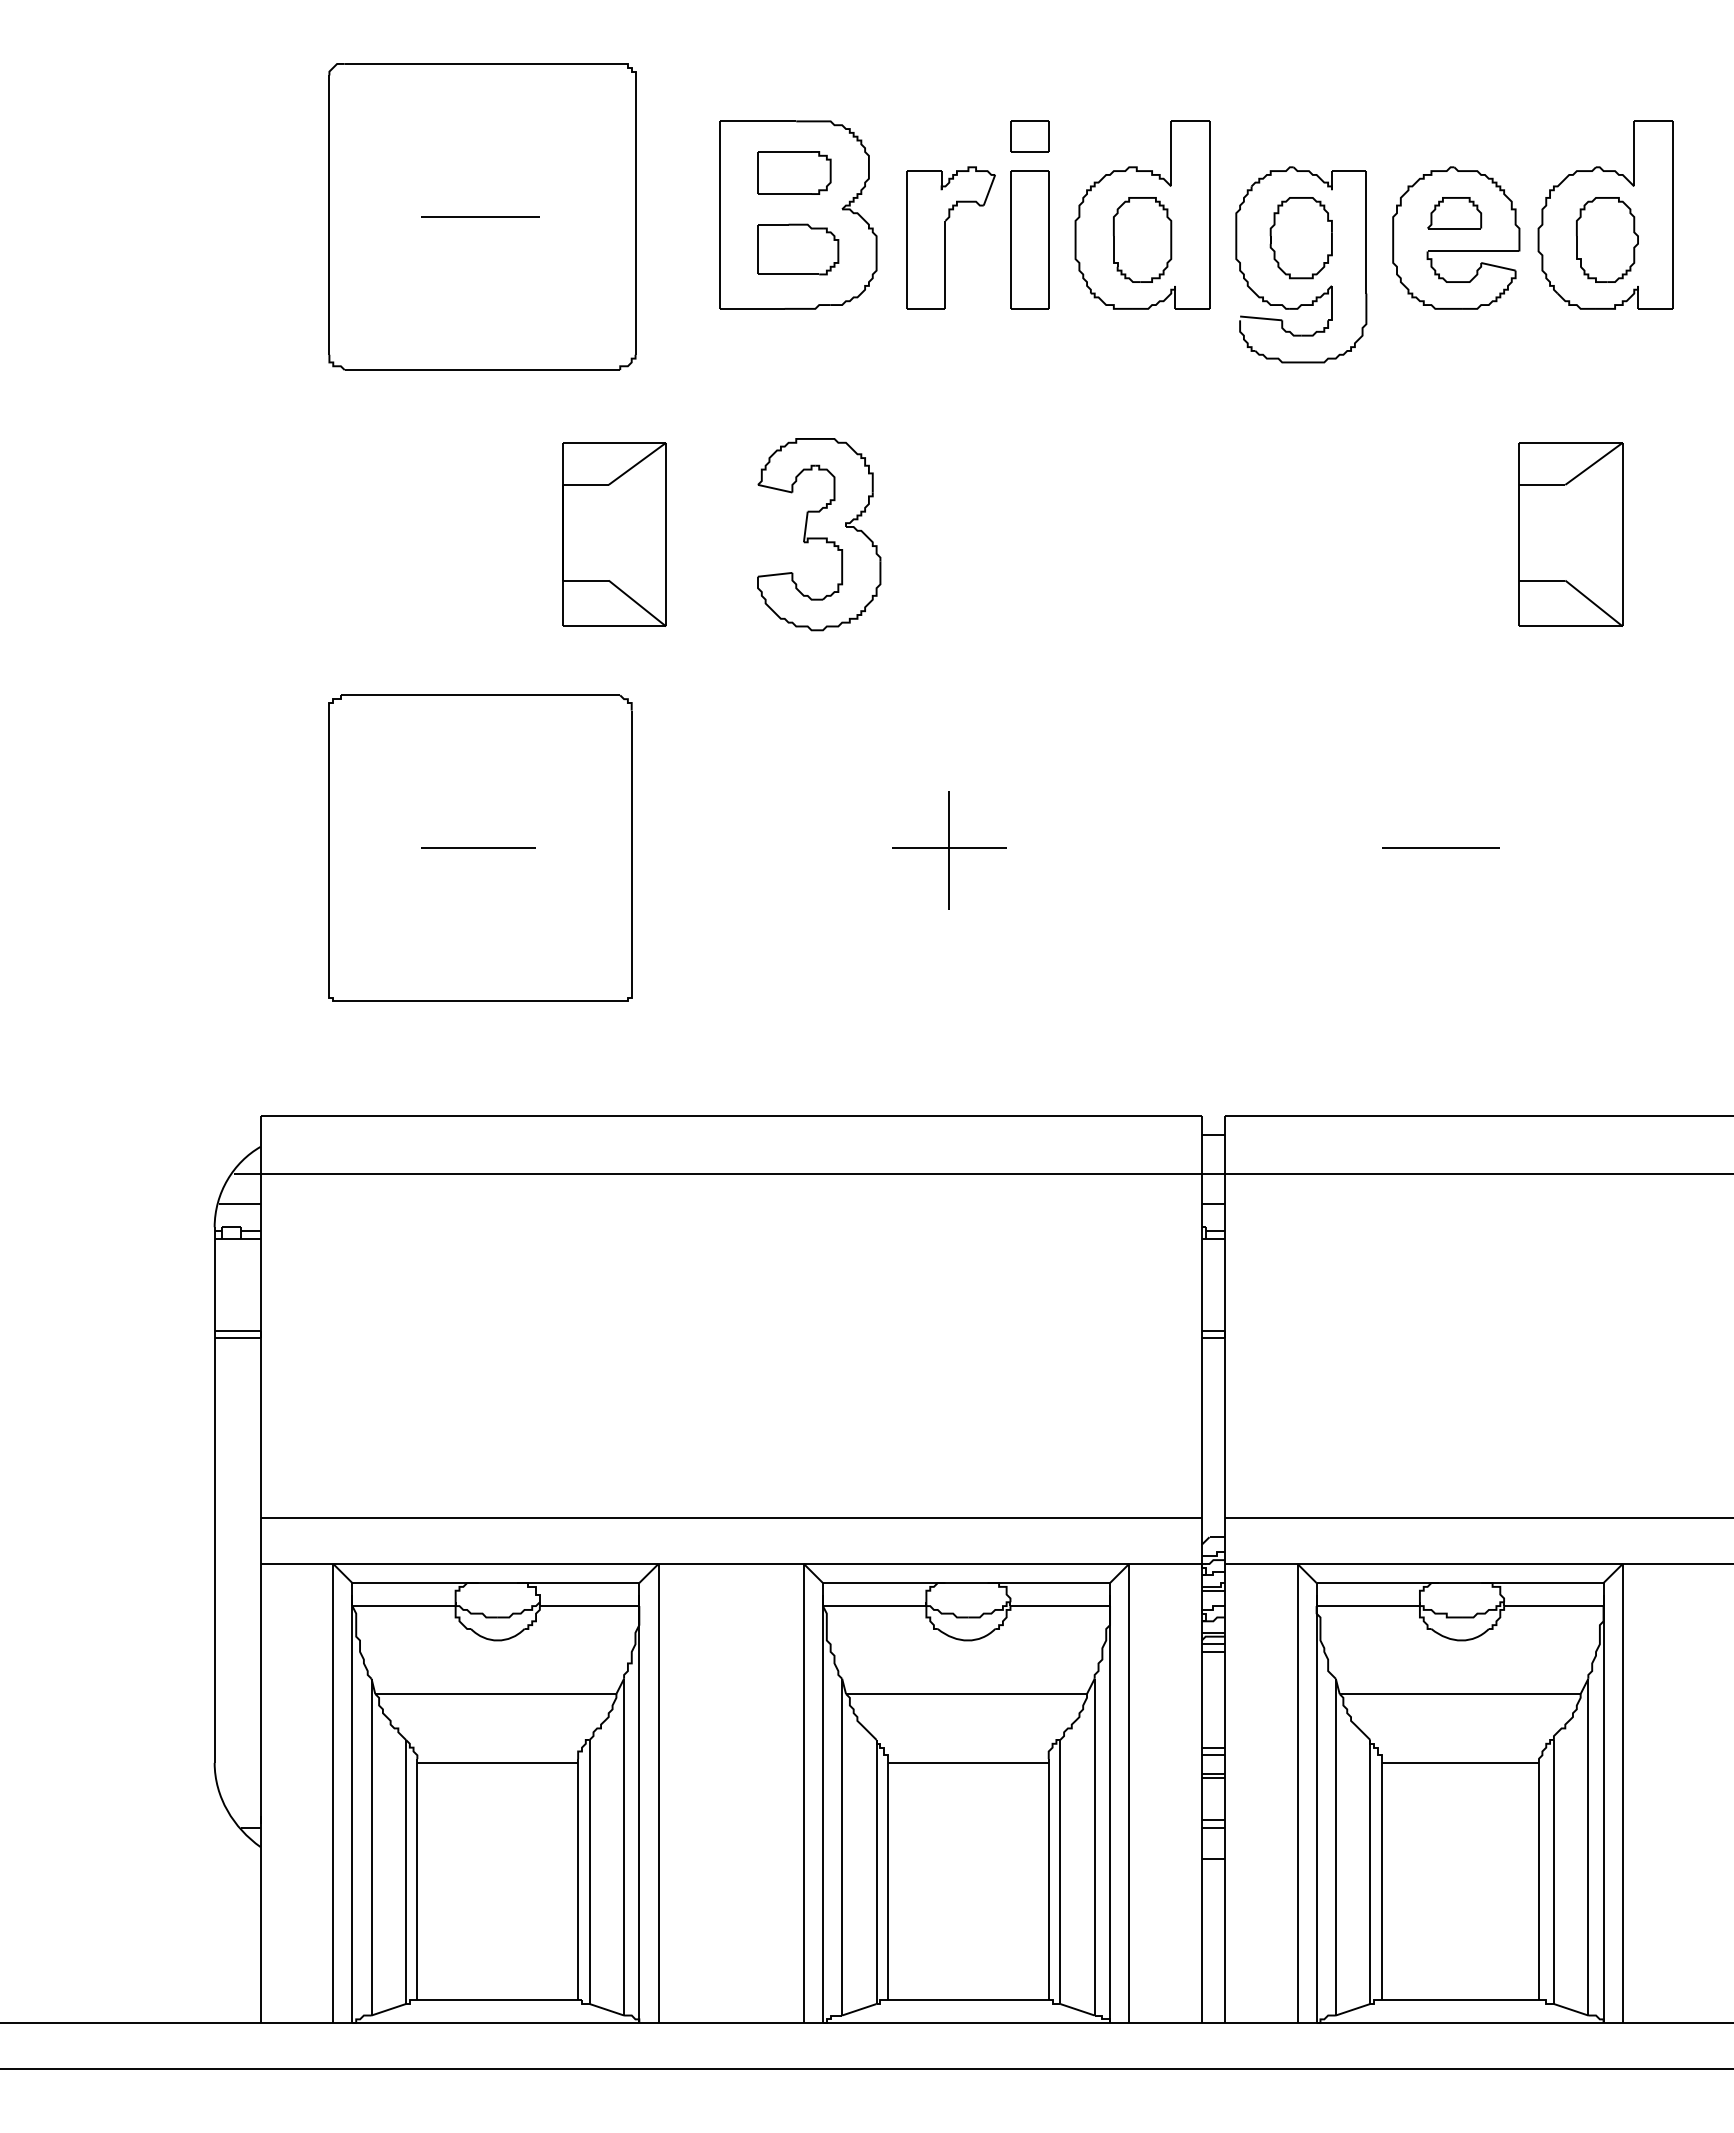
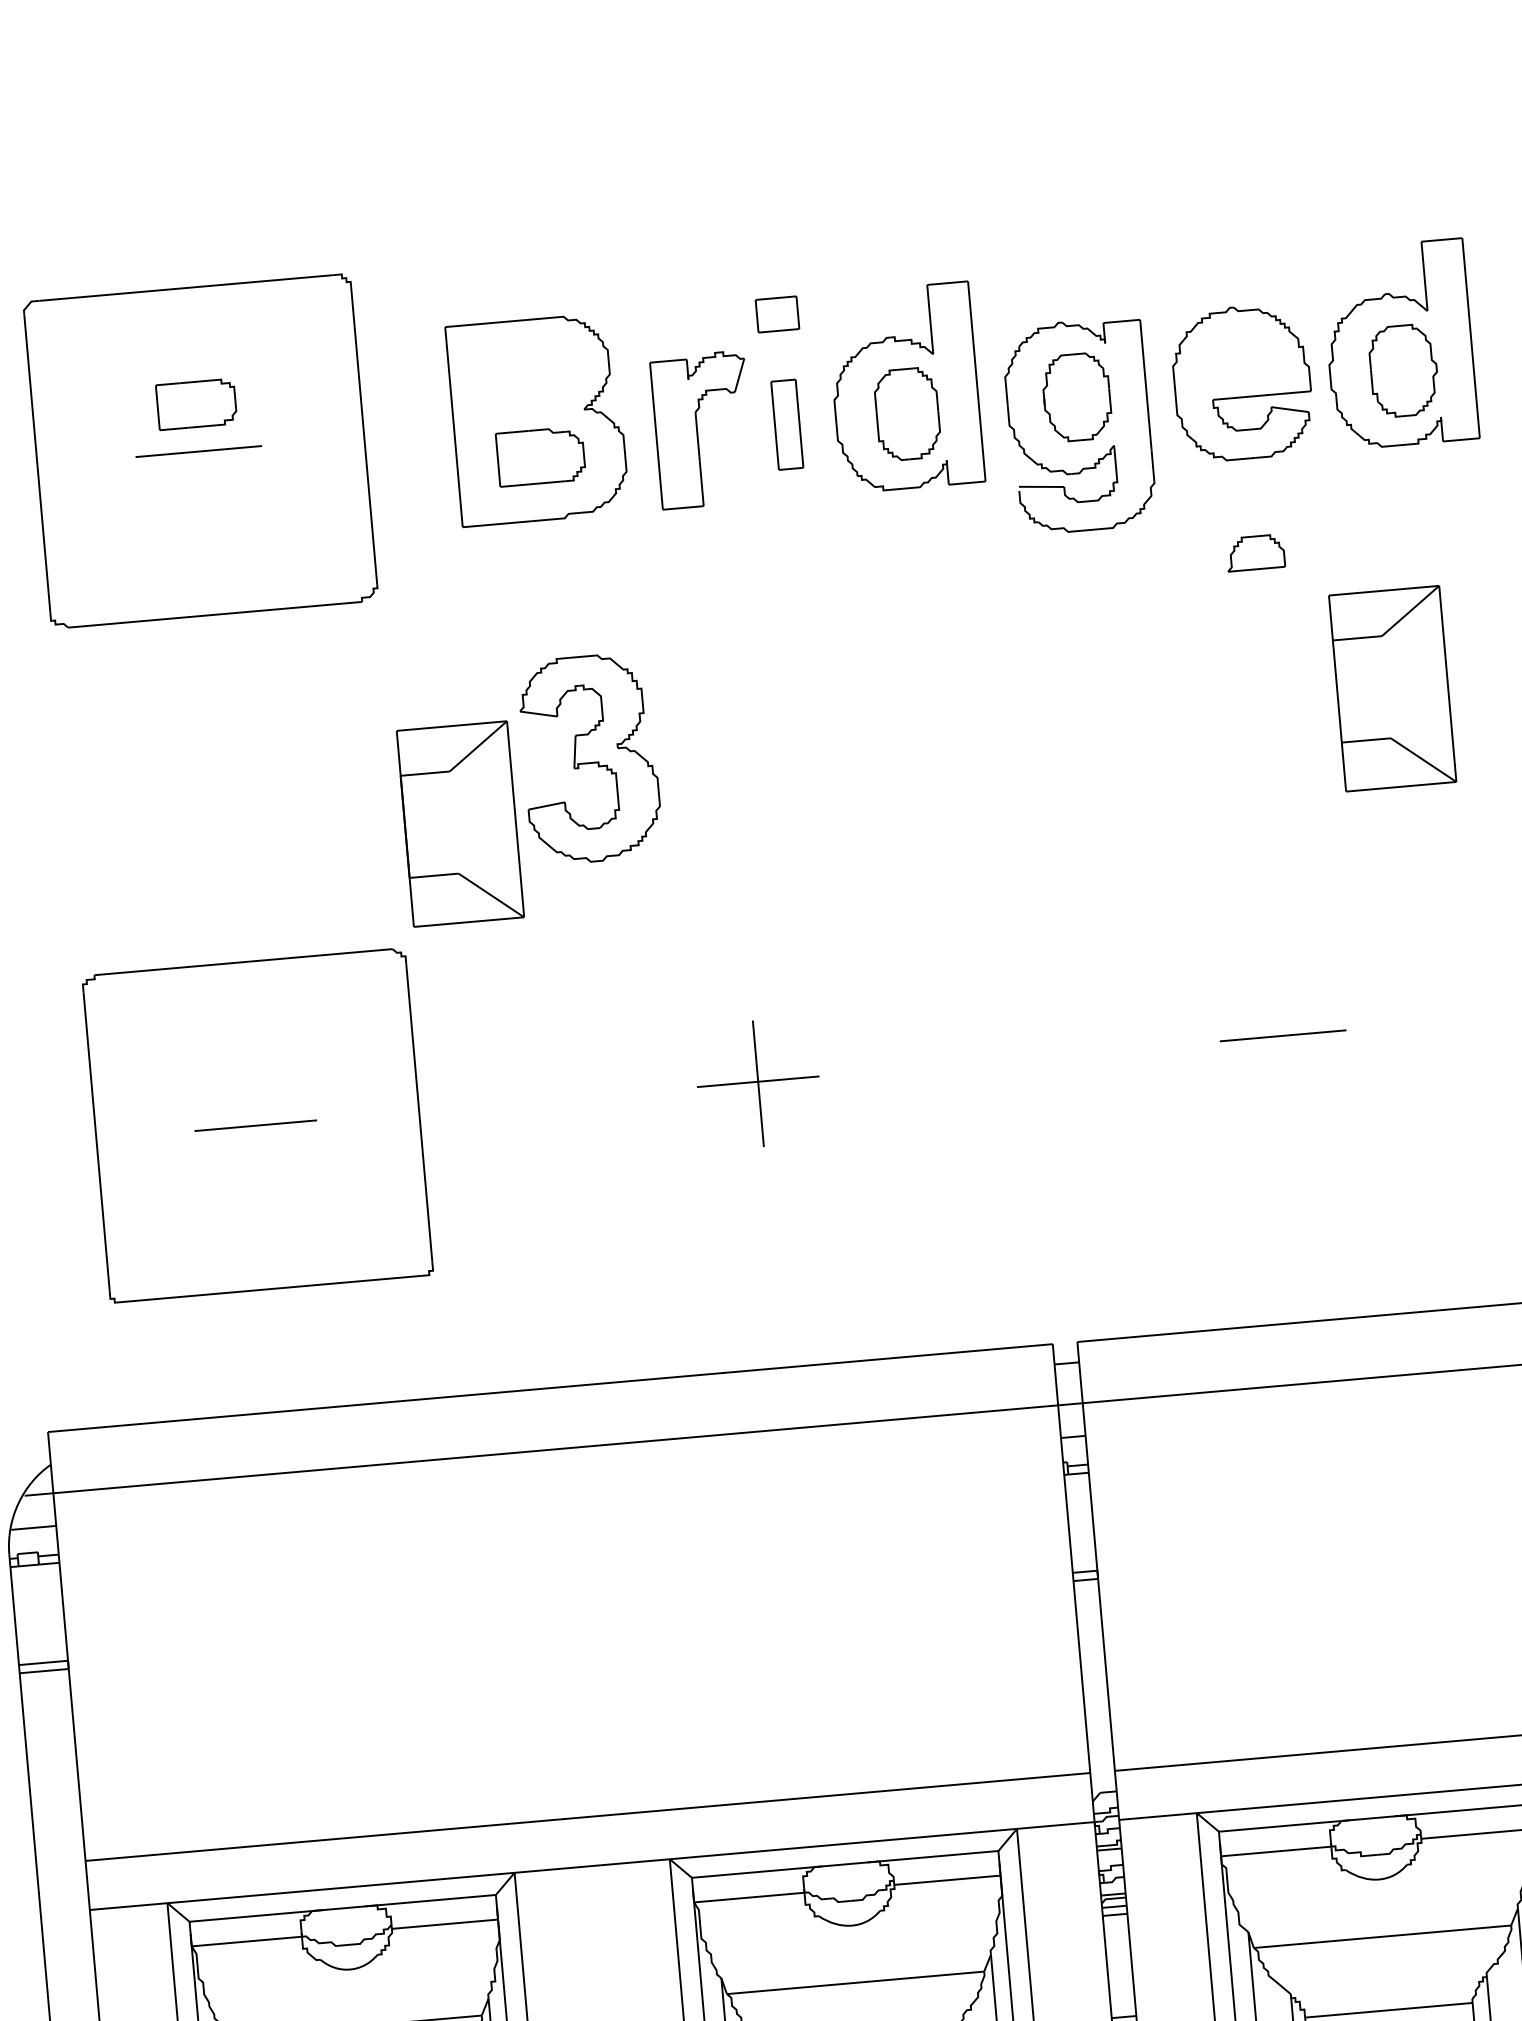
part: (794, 172) -> (196, 403), moved
part: (1454, 213) -> (1255, 553), moved
part: (1029, 239) -> (786, 424), size x0.6
part: (614, 534) -> (460, 823), moved

